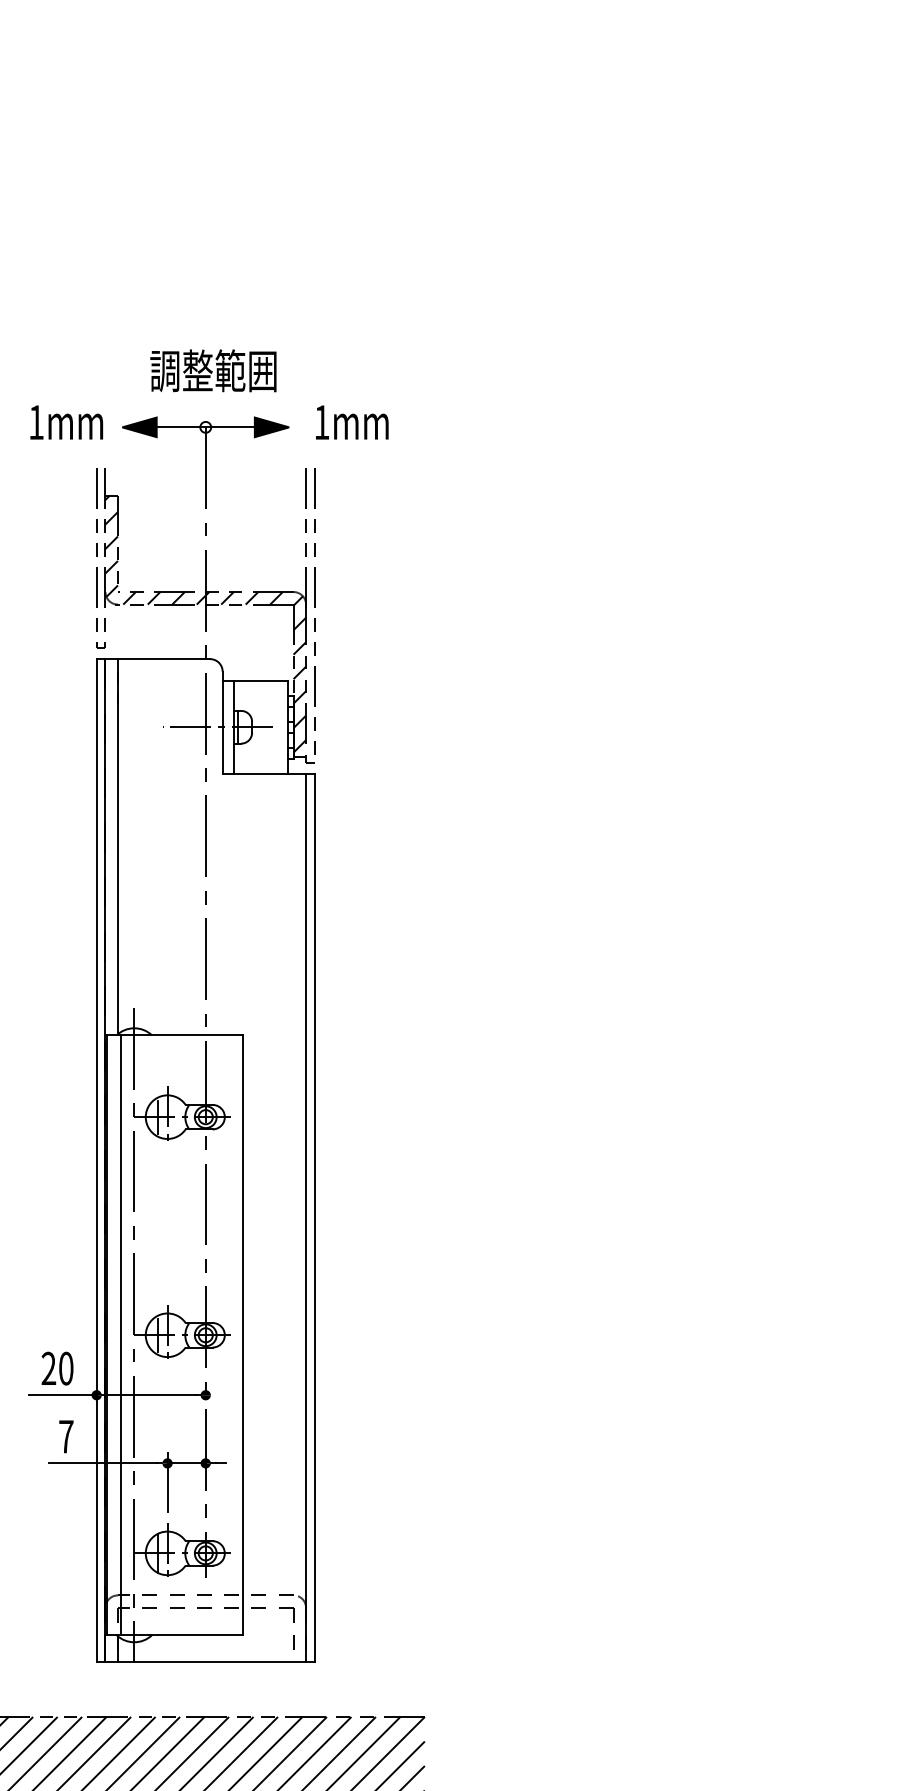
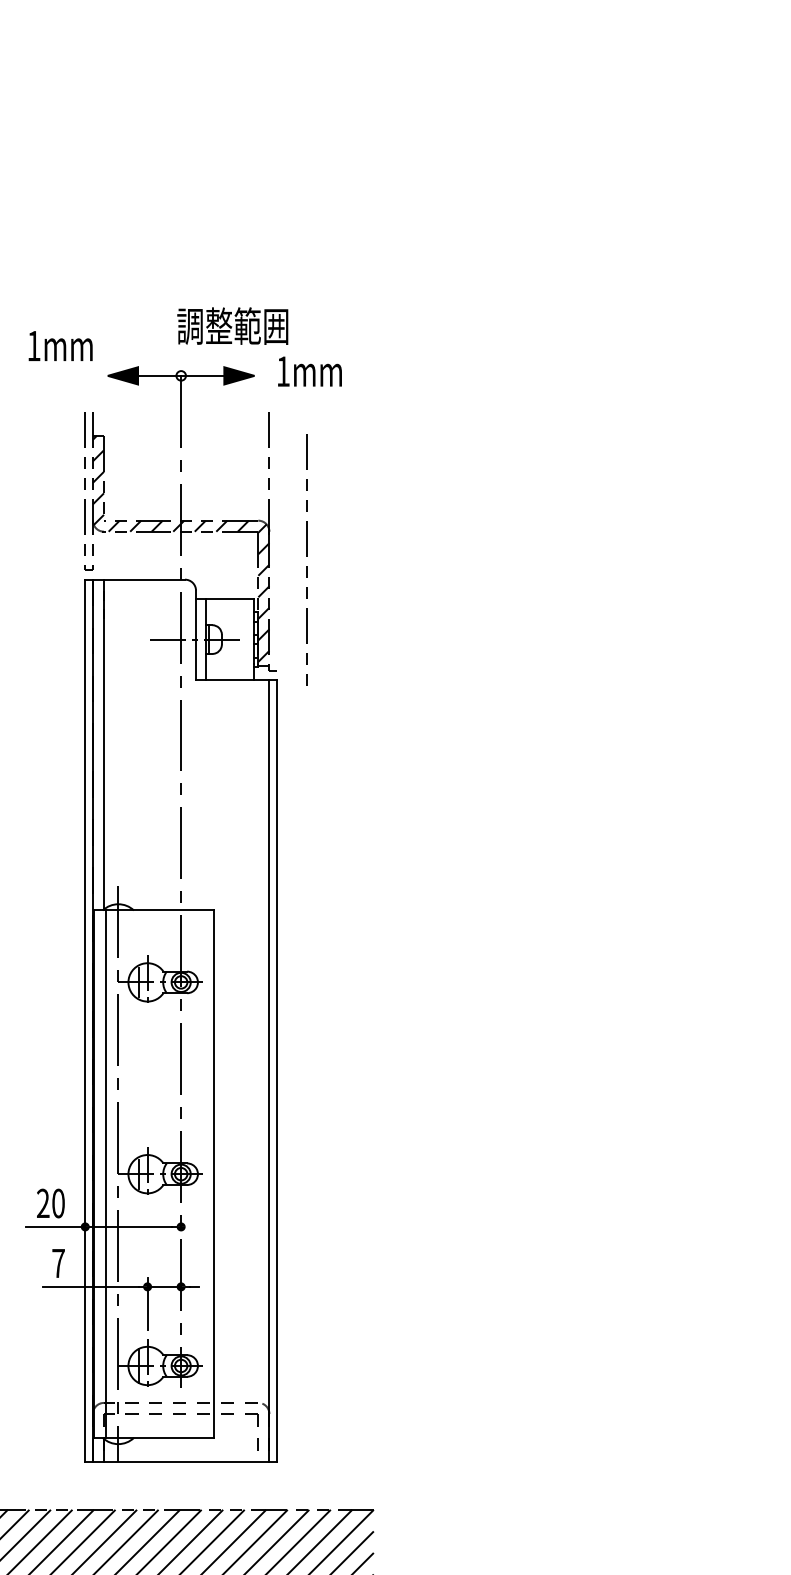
text: (213, 370) -> (232, 325), moved
text: (66, 422) -> (60, 346), moved
line: (314, 607) -> (306, 556), moved

